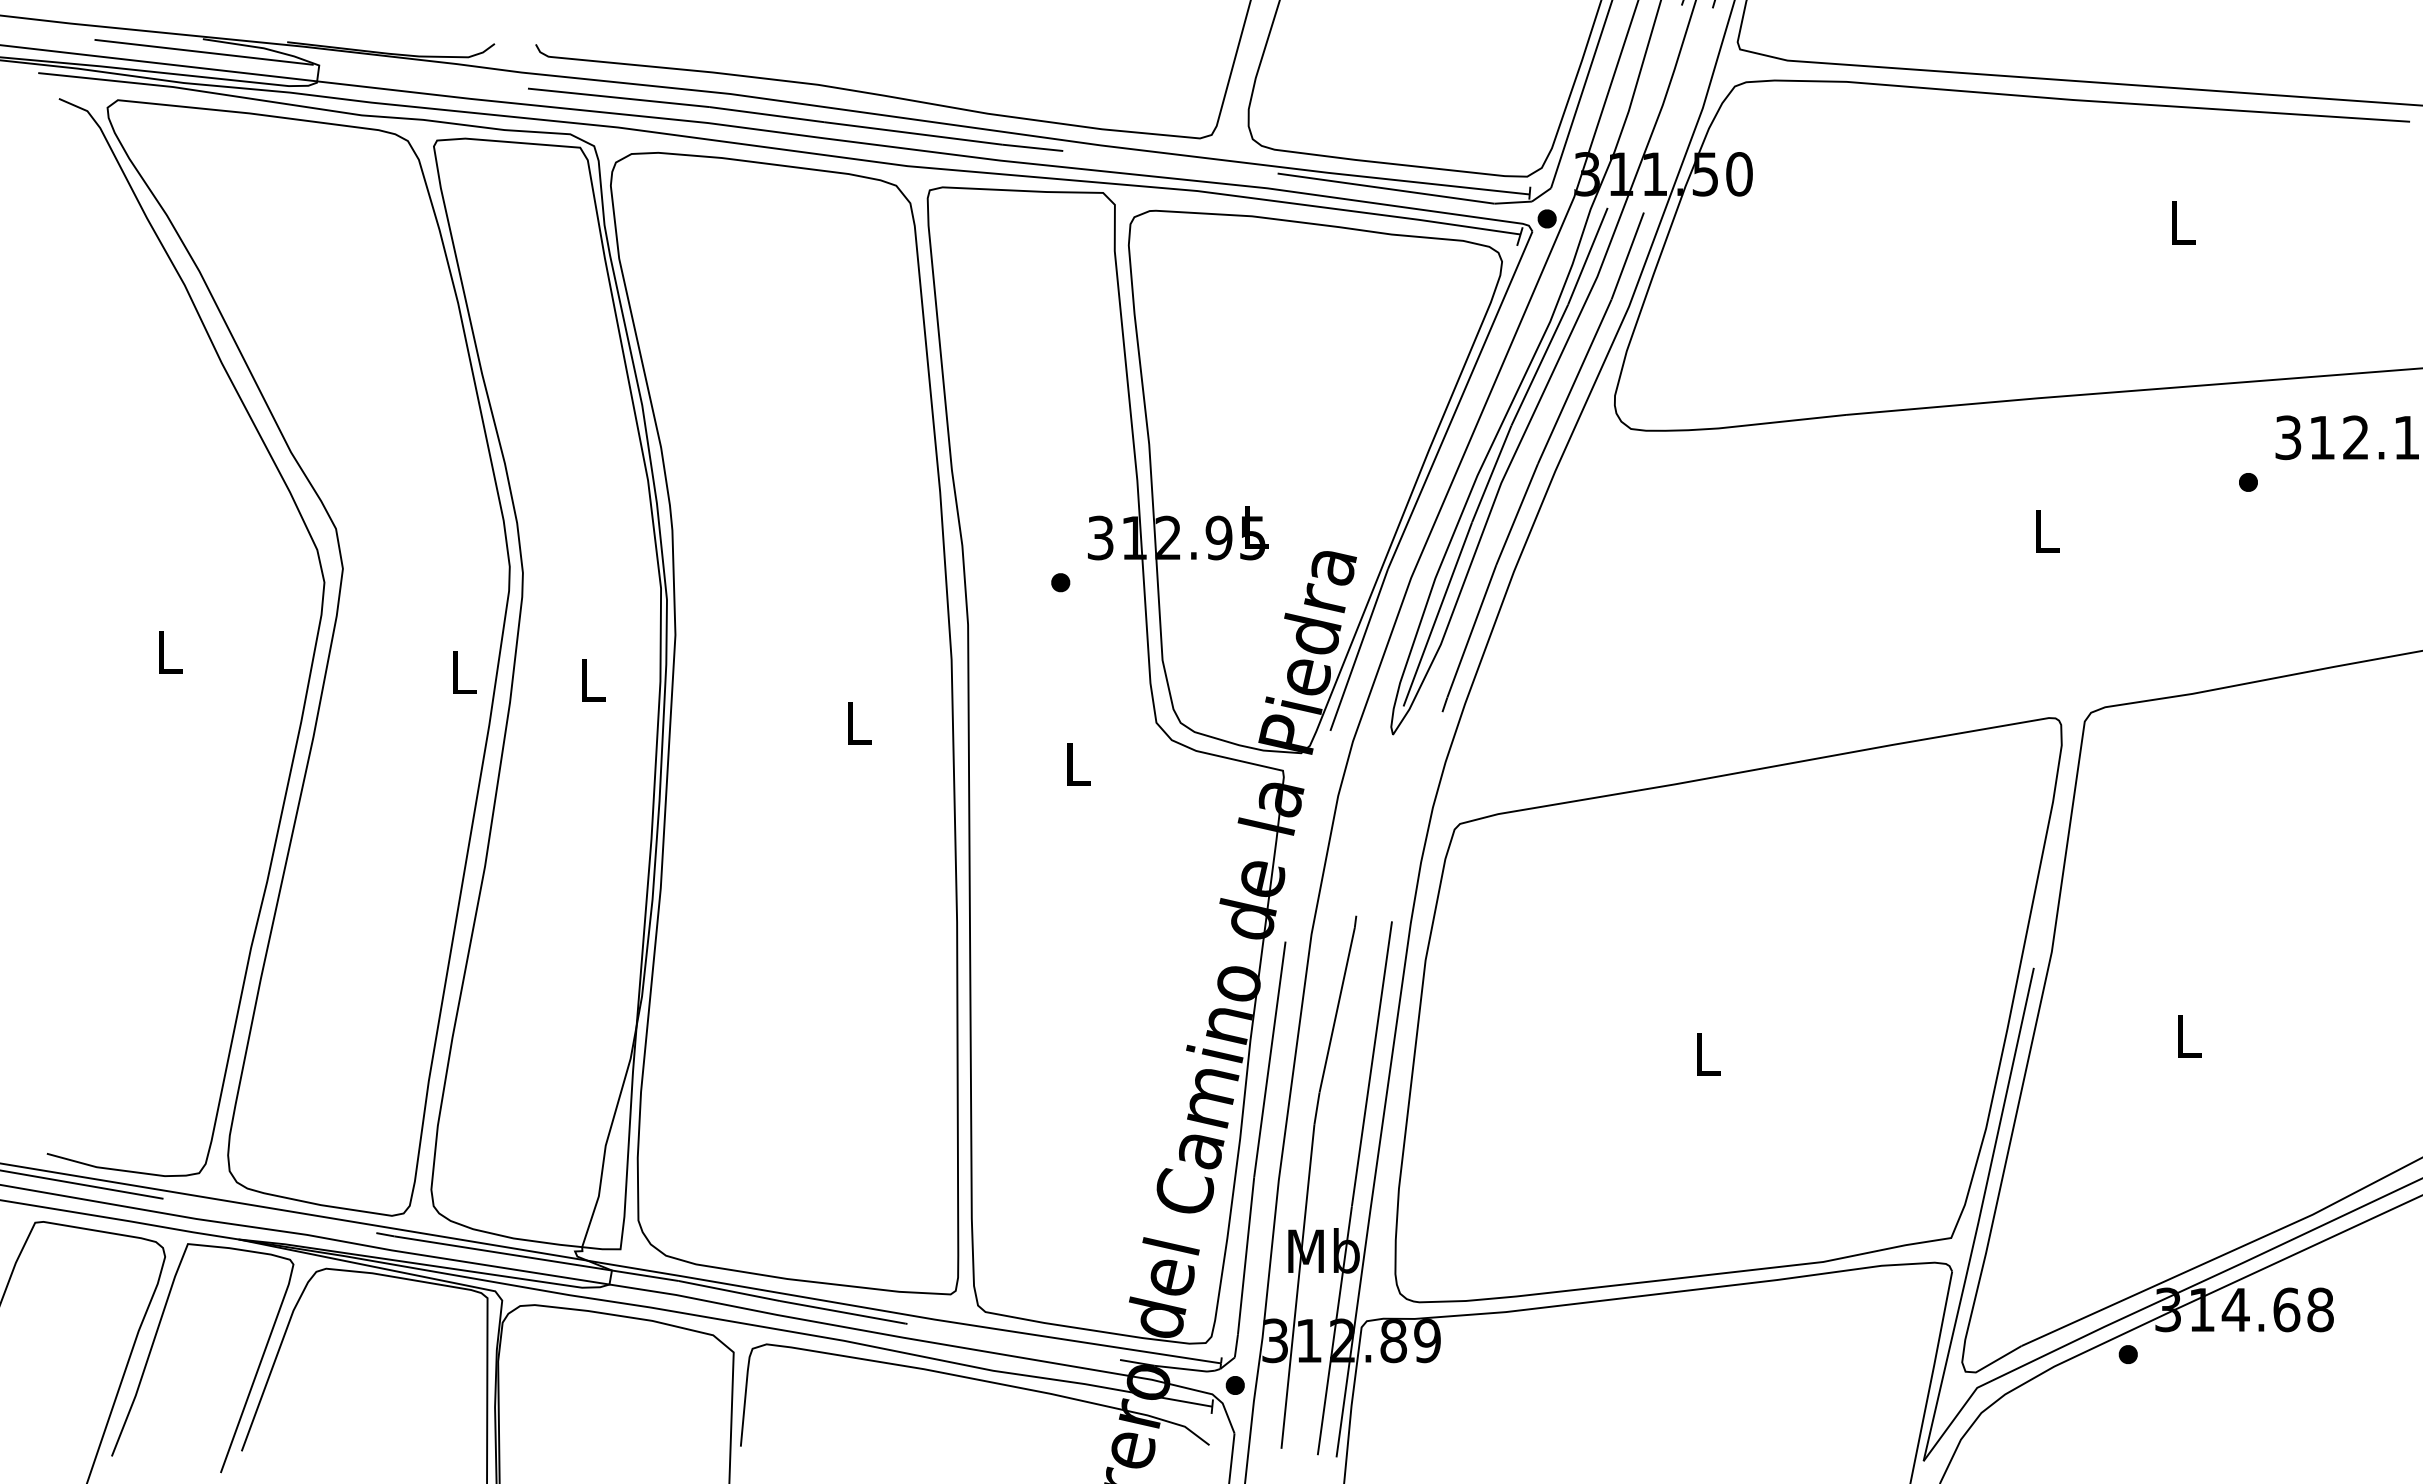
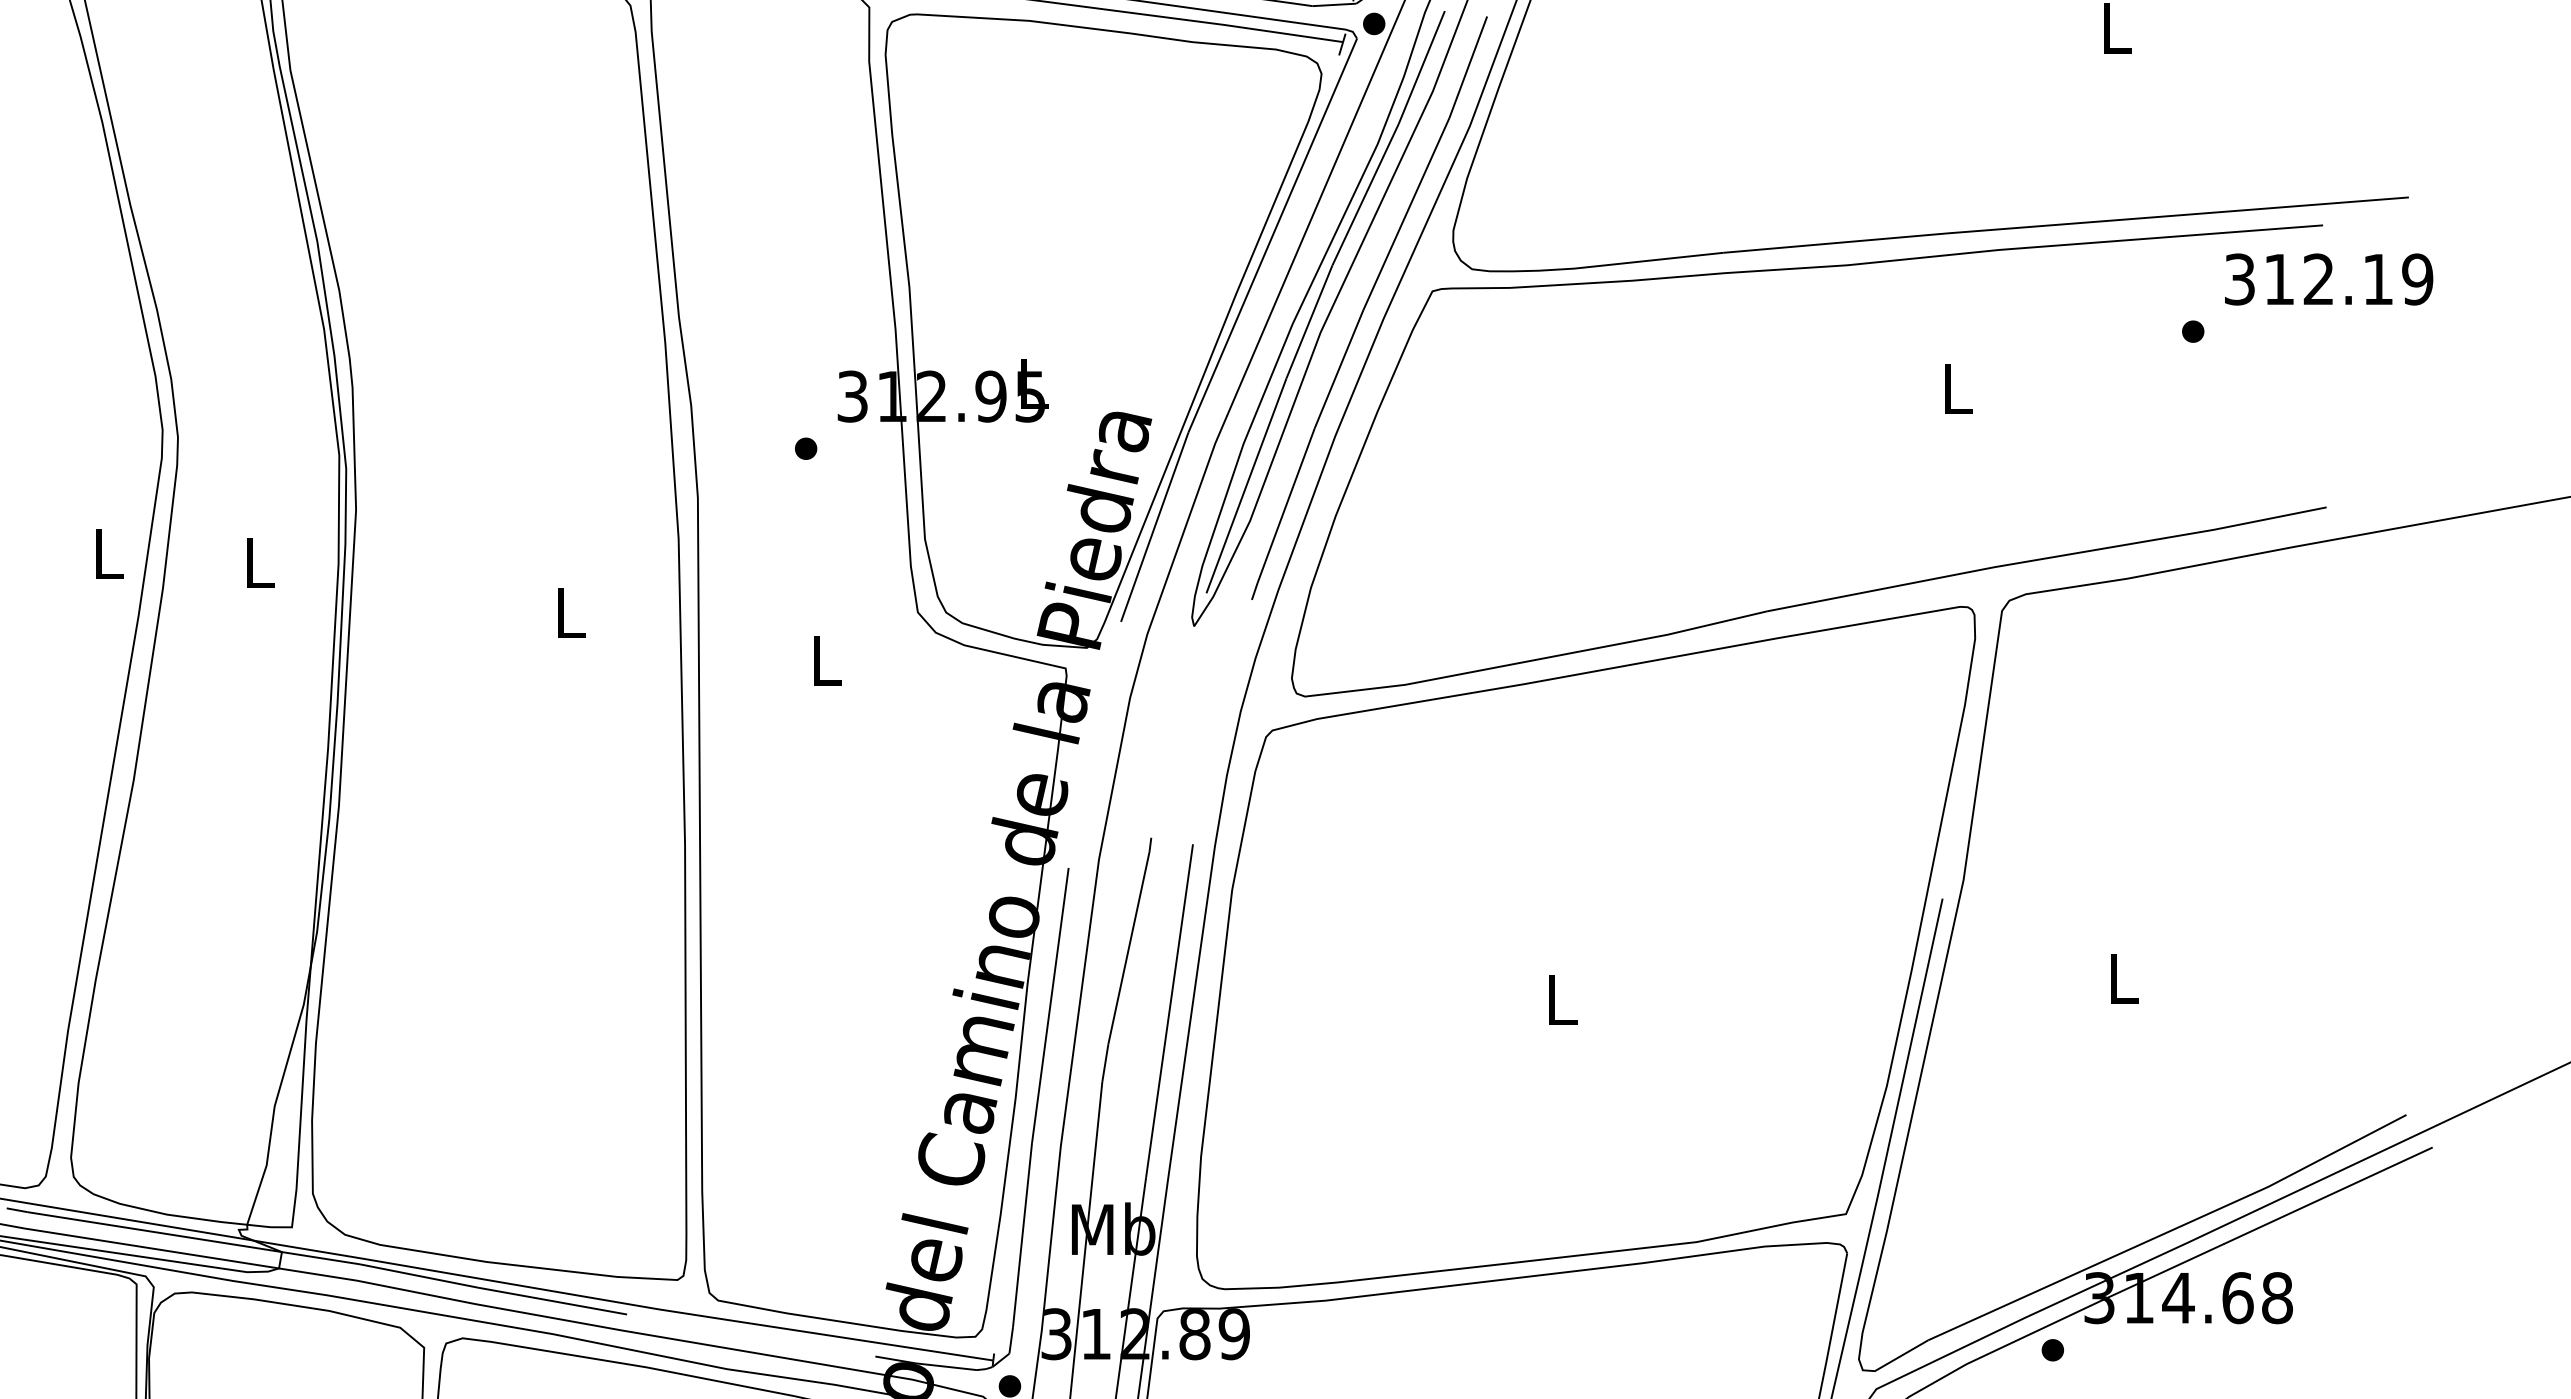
part: (1935, 710) -> (1827, 598), added

